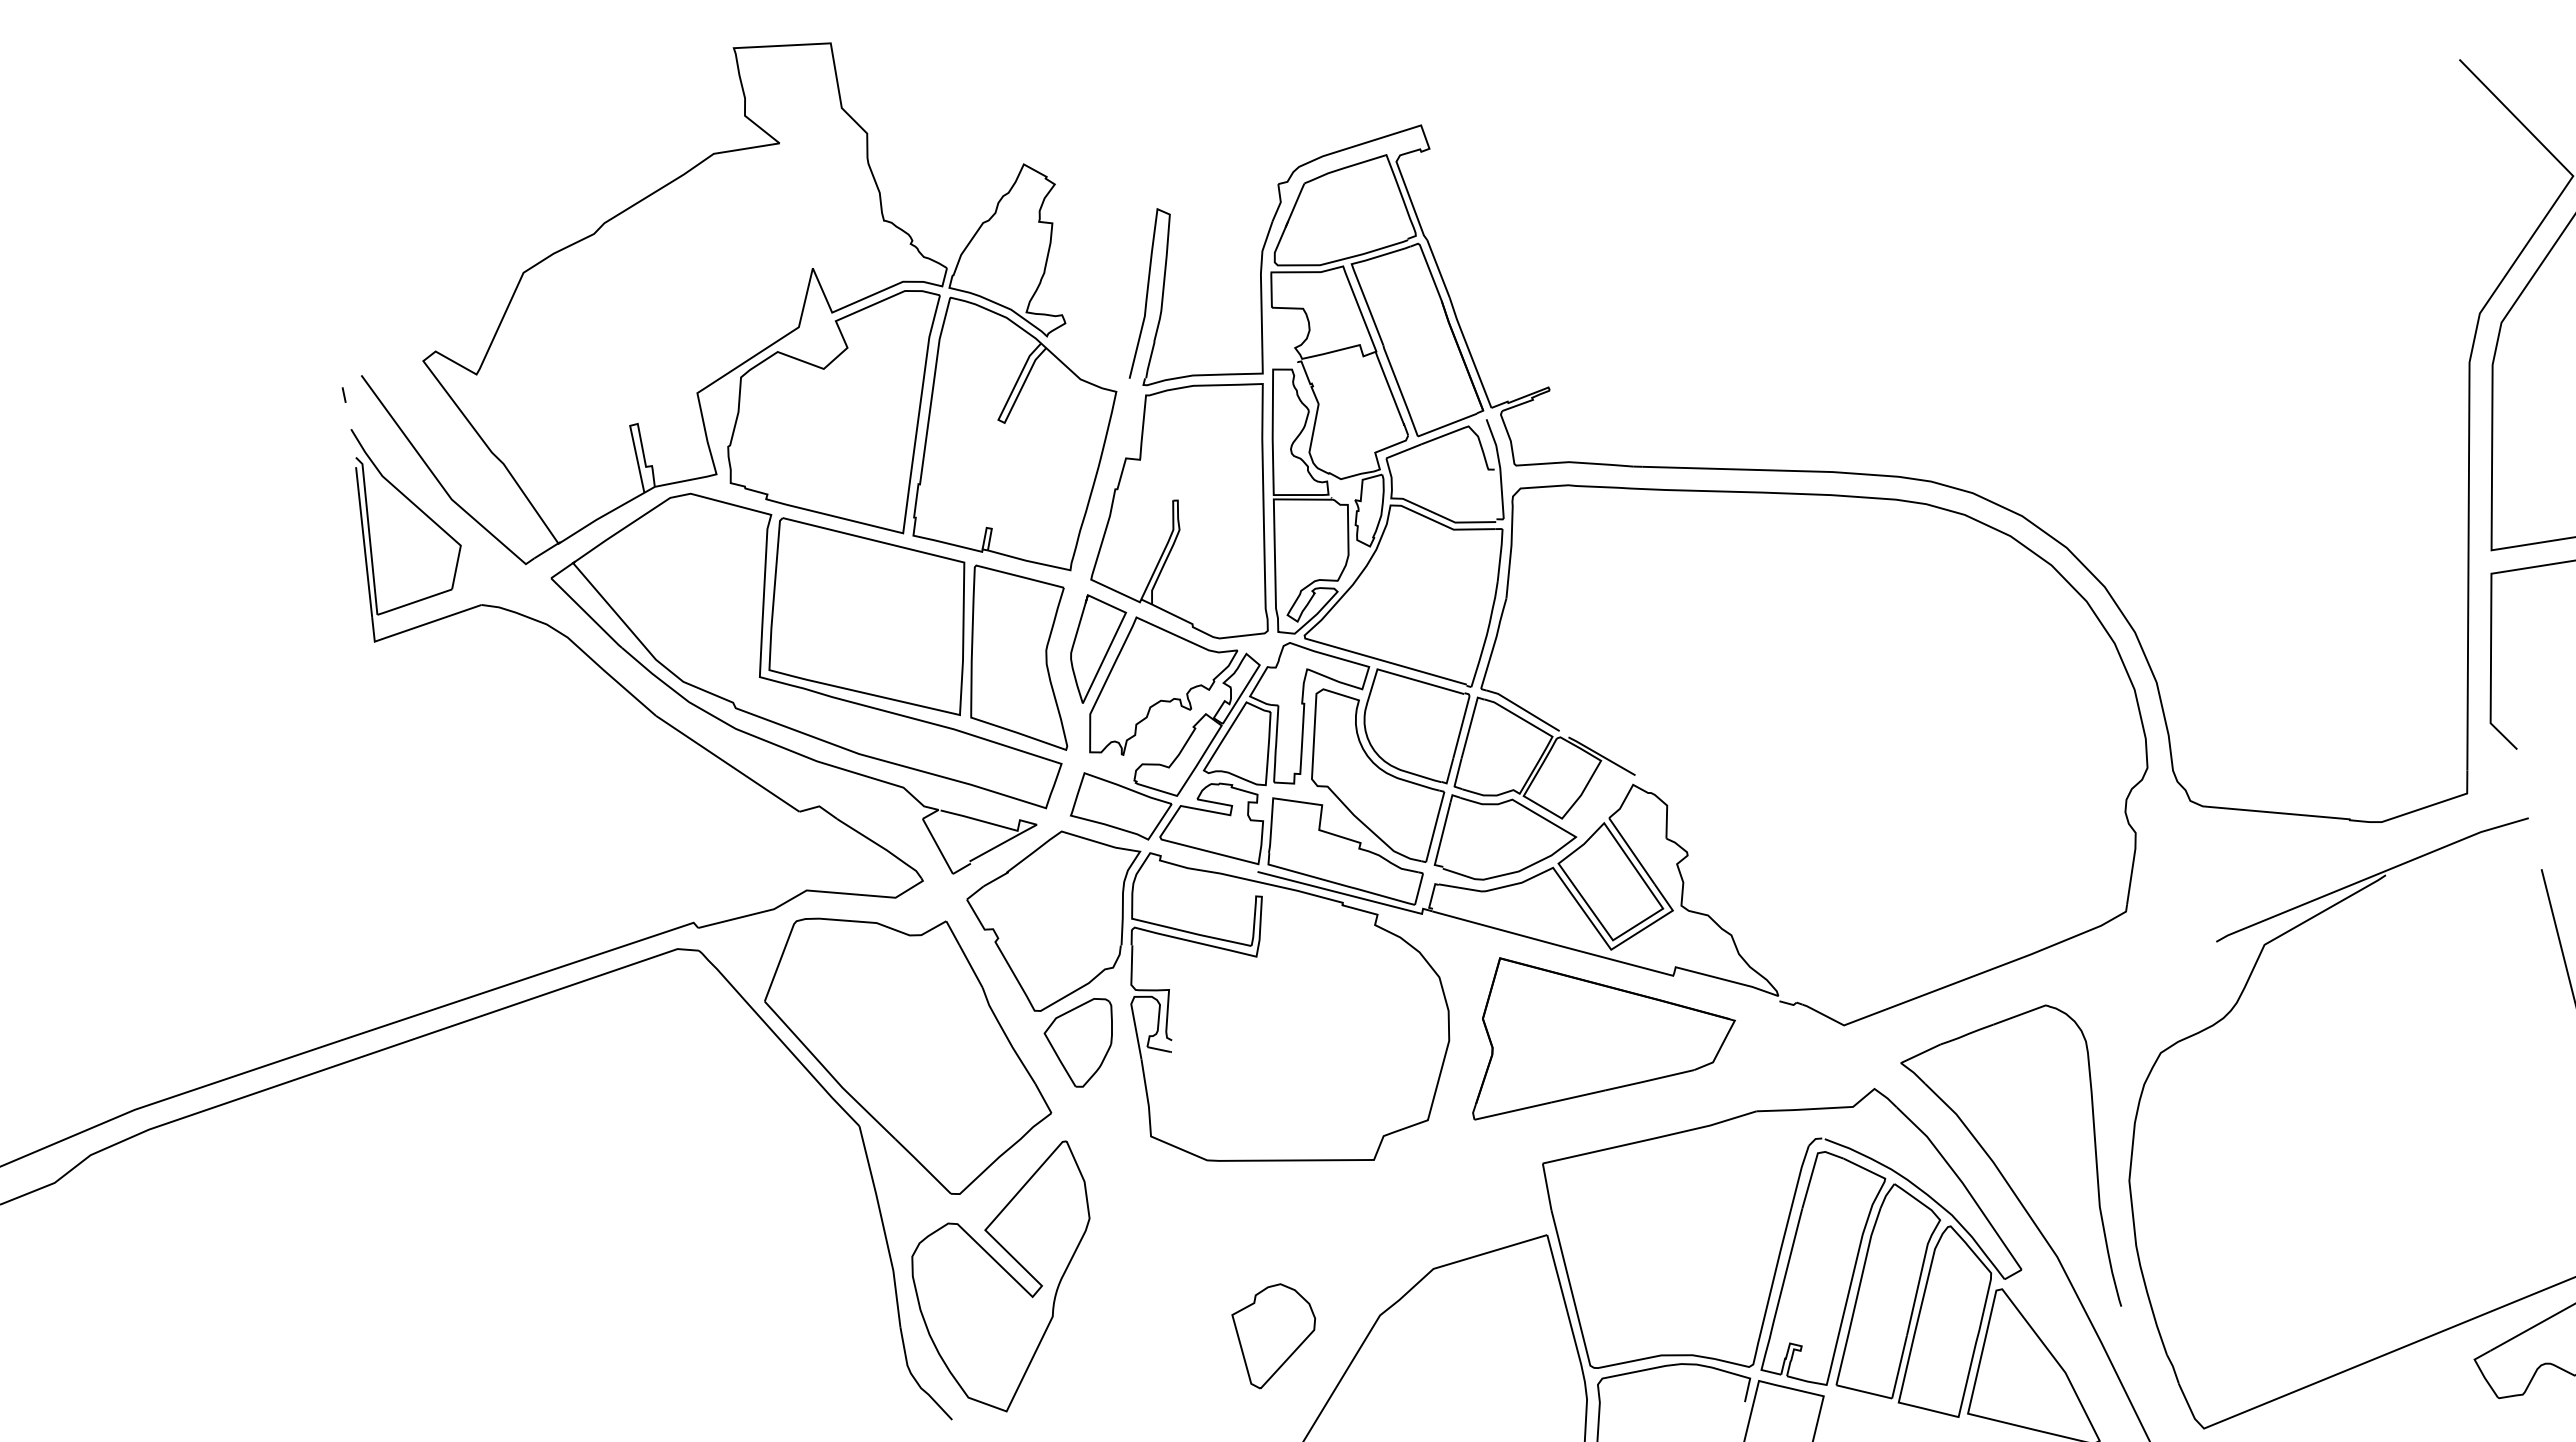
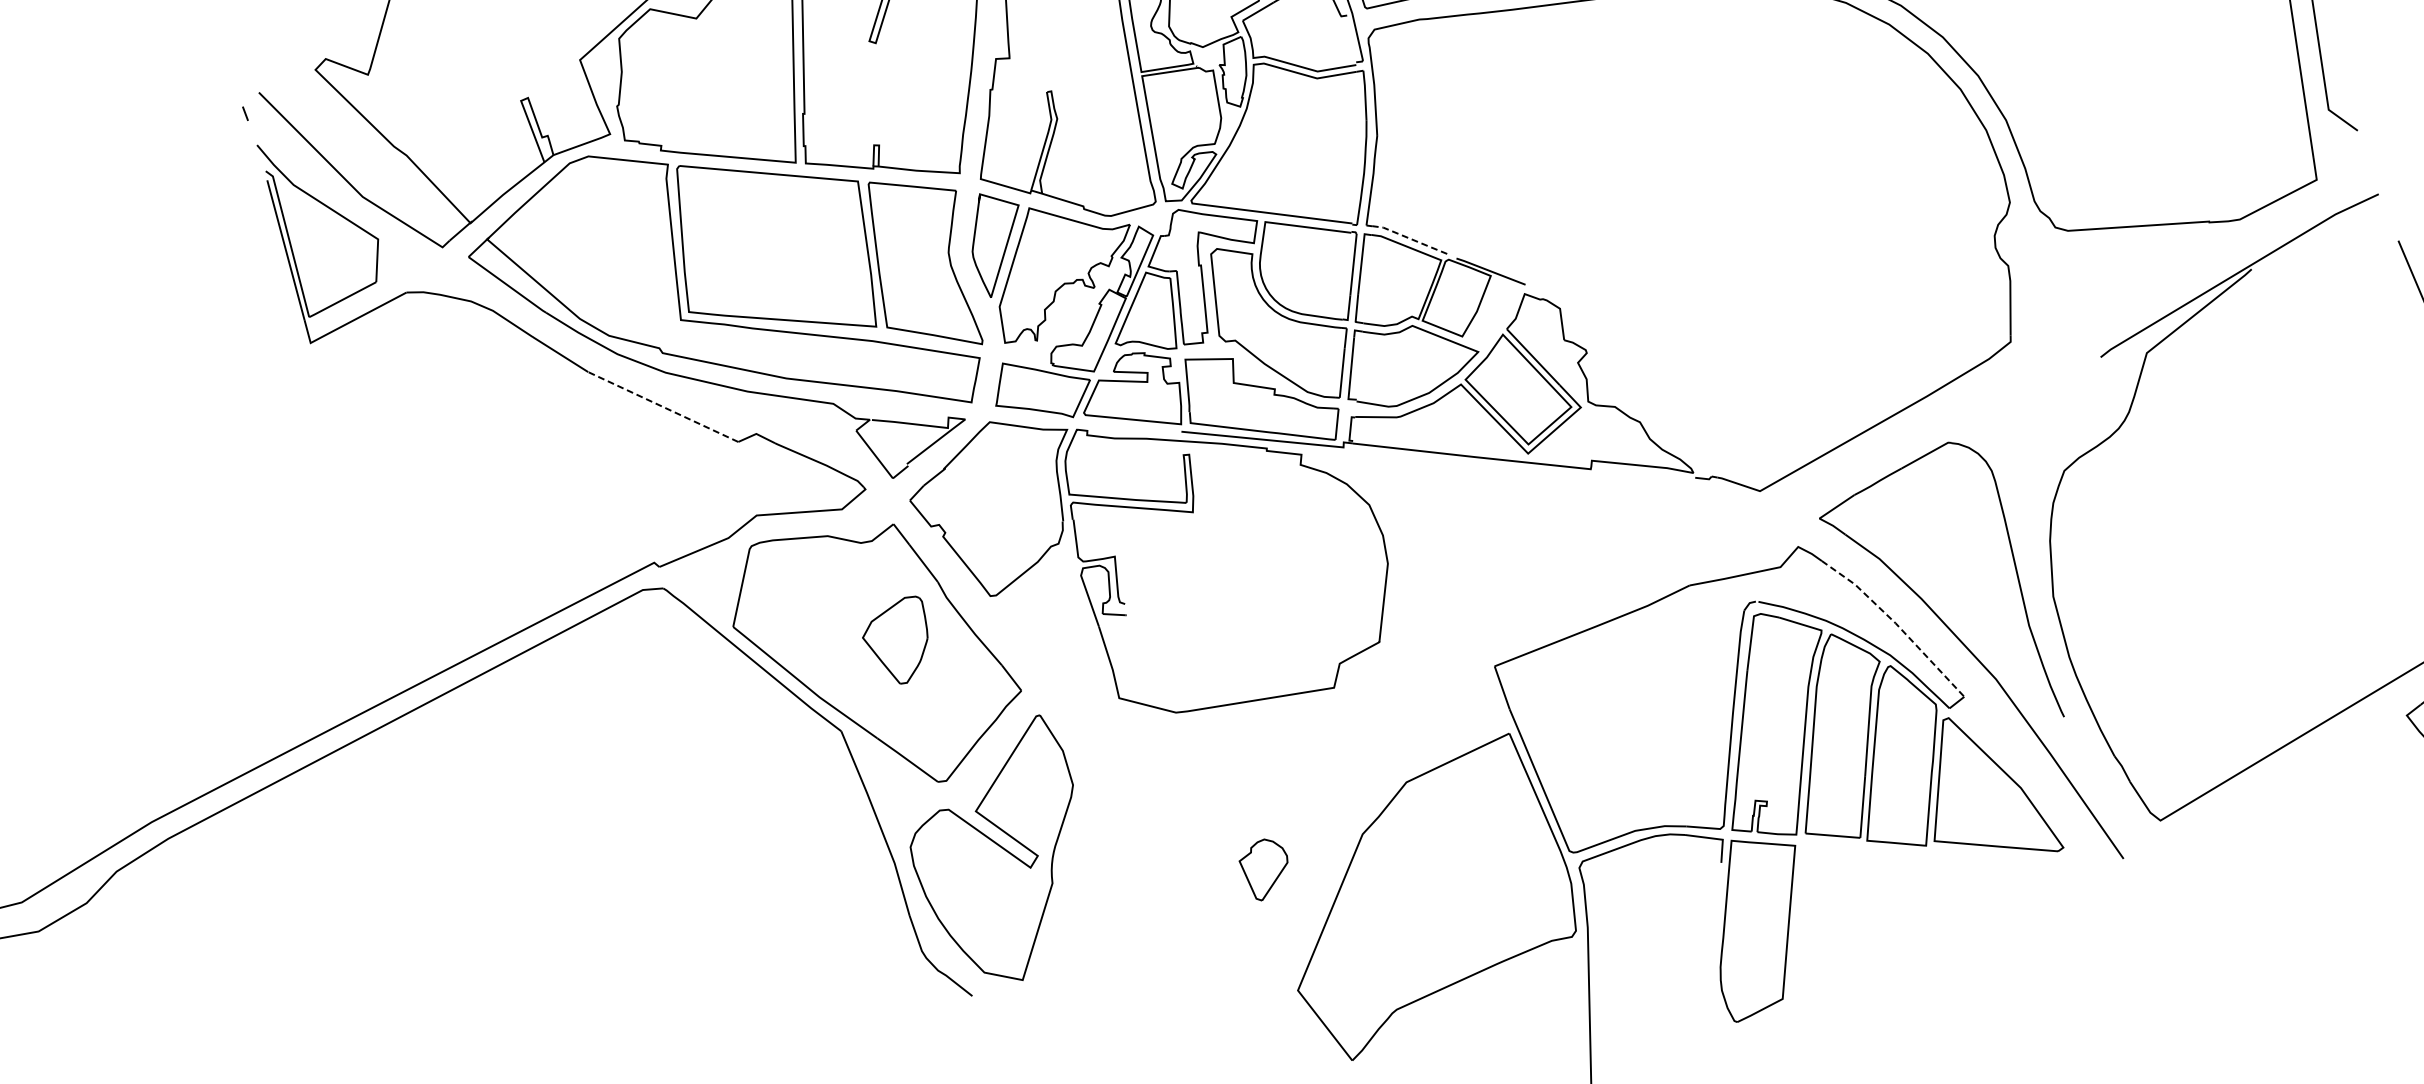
line: (1523, 709) -> (1409, 238), solid -> dashed
line: (727, 763) -> (662, 406), solid -> dashed
part: (1603, 1038) -> (1533, 538), removed
part: (1077, 1042) -> (895, 641), moved
line: (1963, 1183) -> (1896, 623), solid -> dashed
part: (1273, 1336) -> (1264, 869), size x0.6

